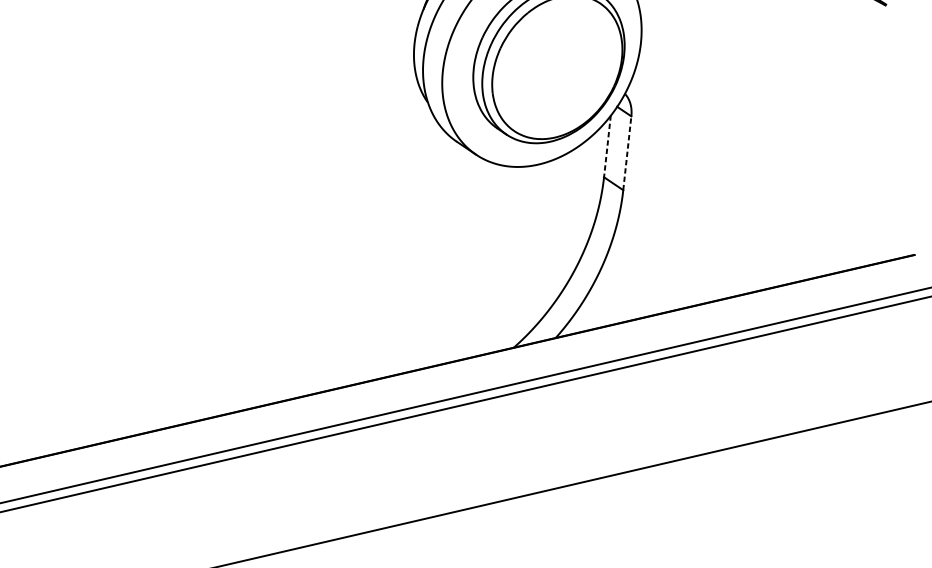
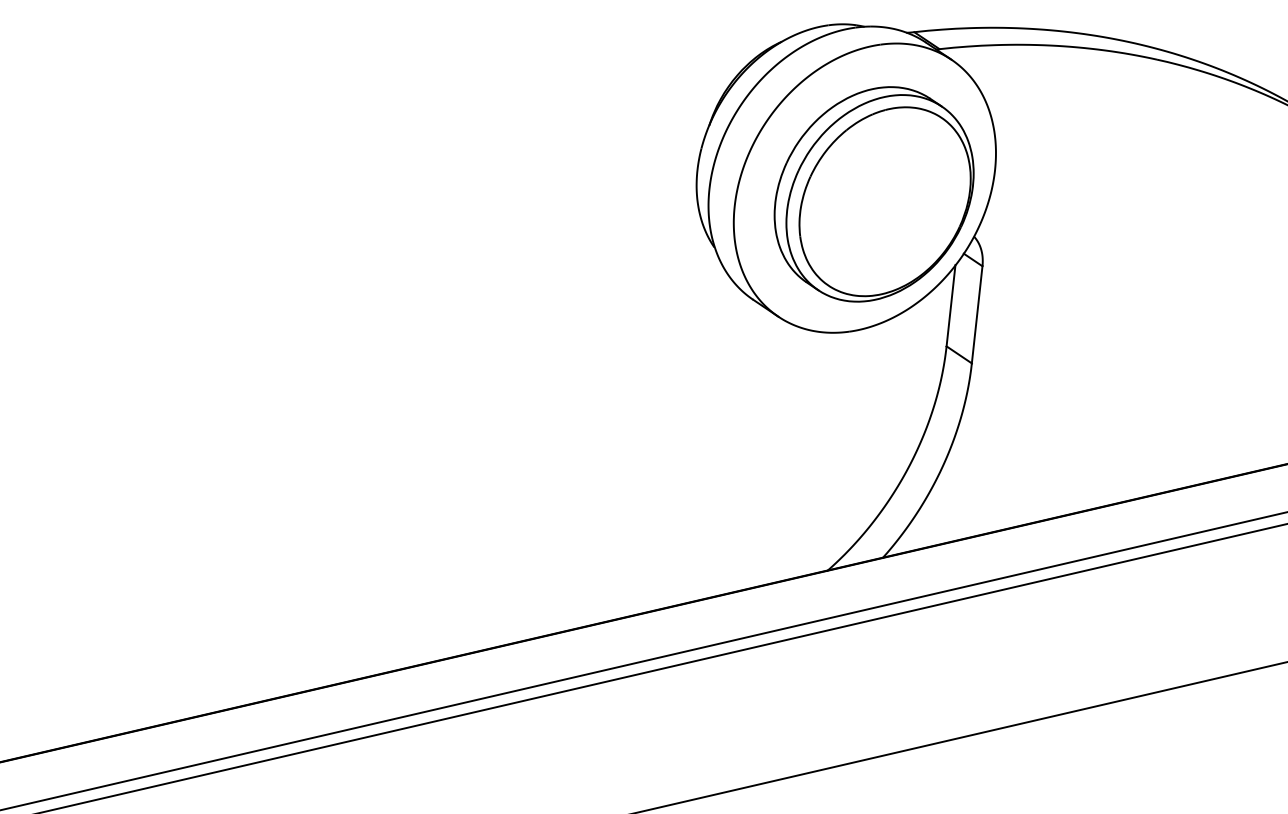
line: (607, 146) -> (951, 305), dashed -> solid
line: (627, 153) -> (977, 314), dashed -> solid

